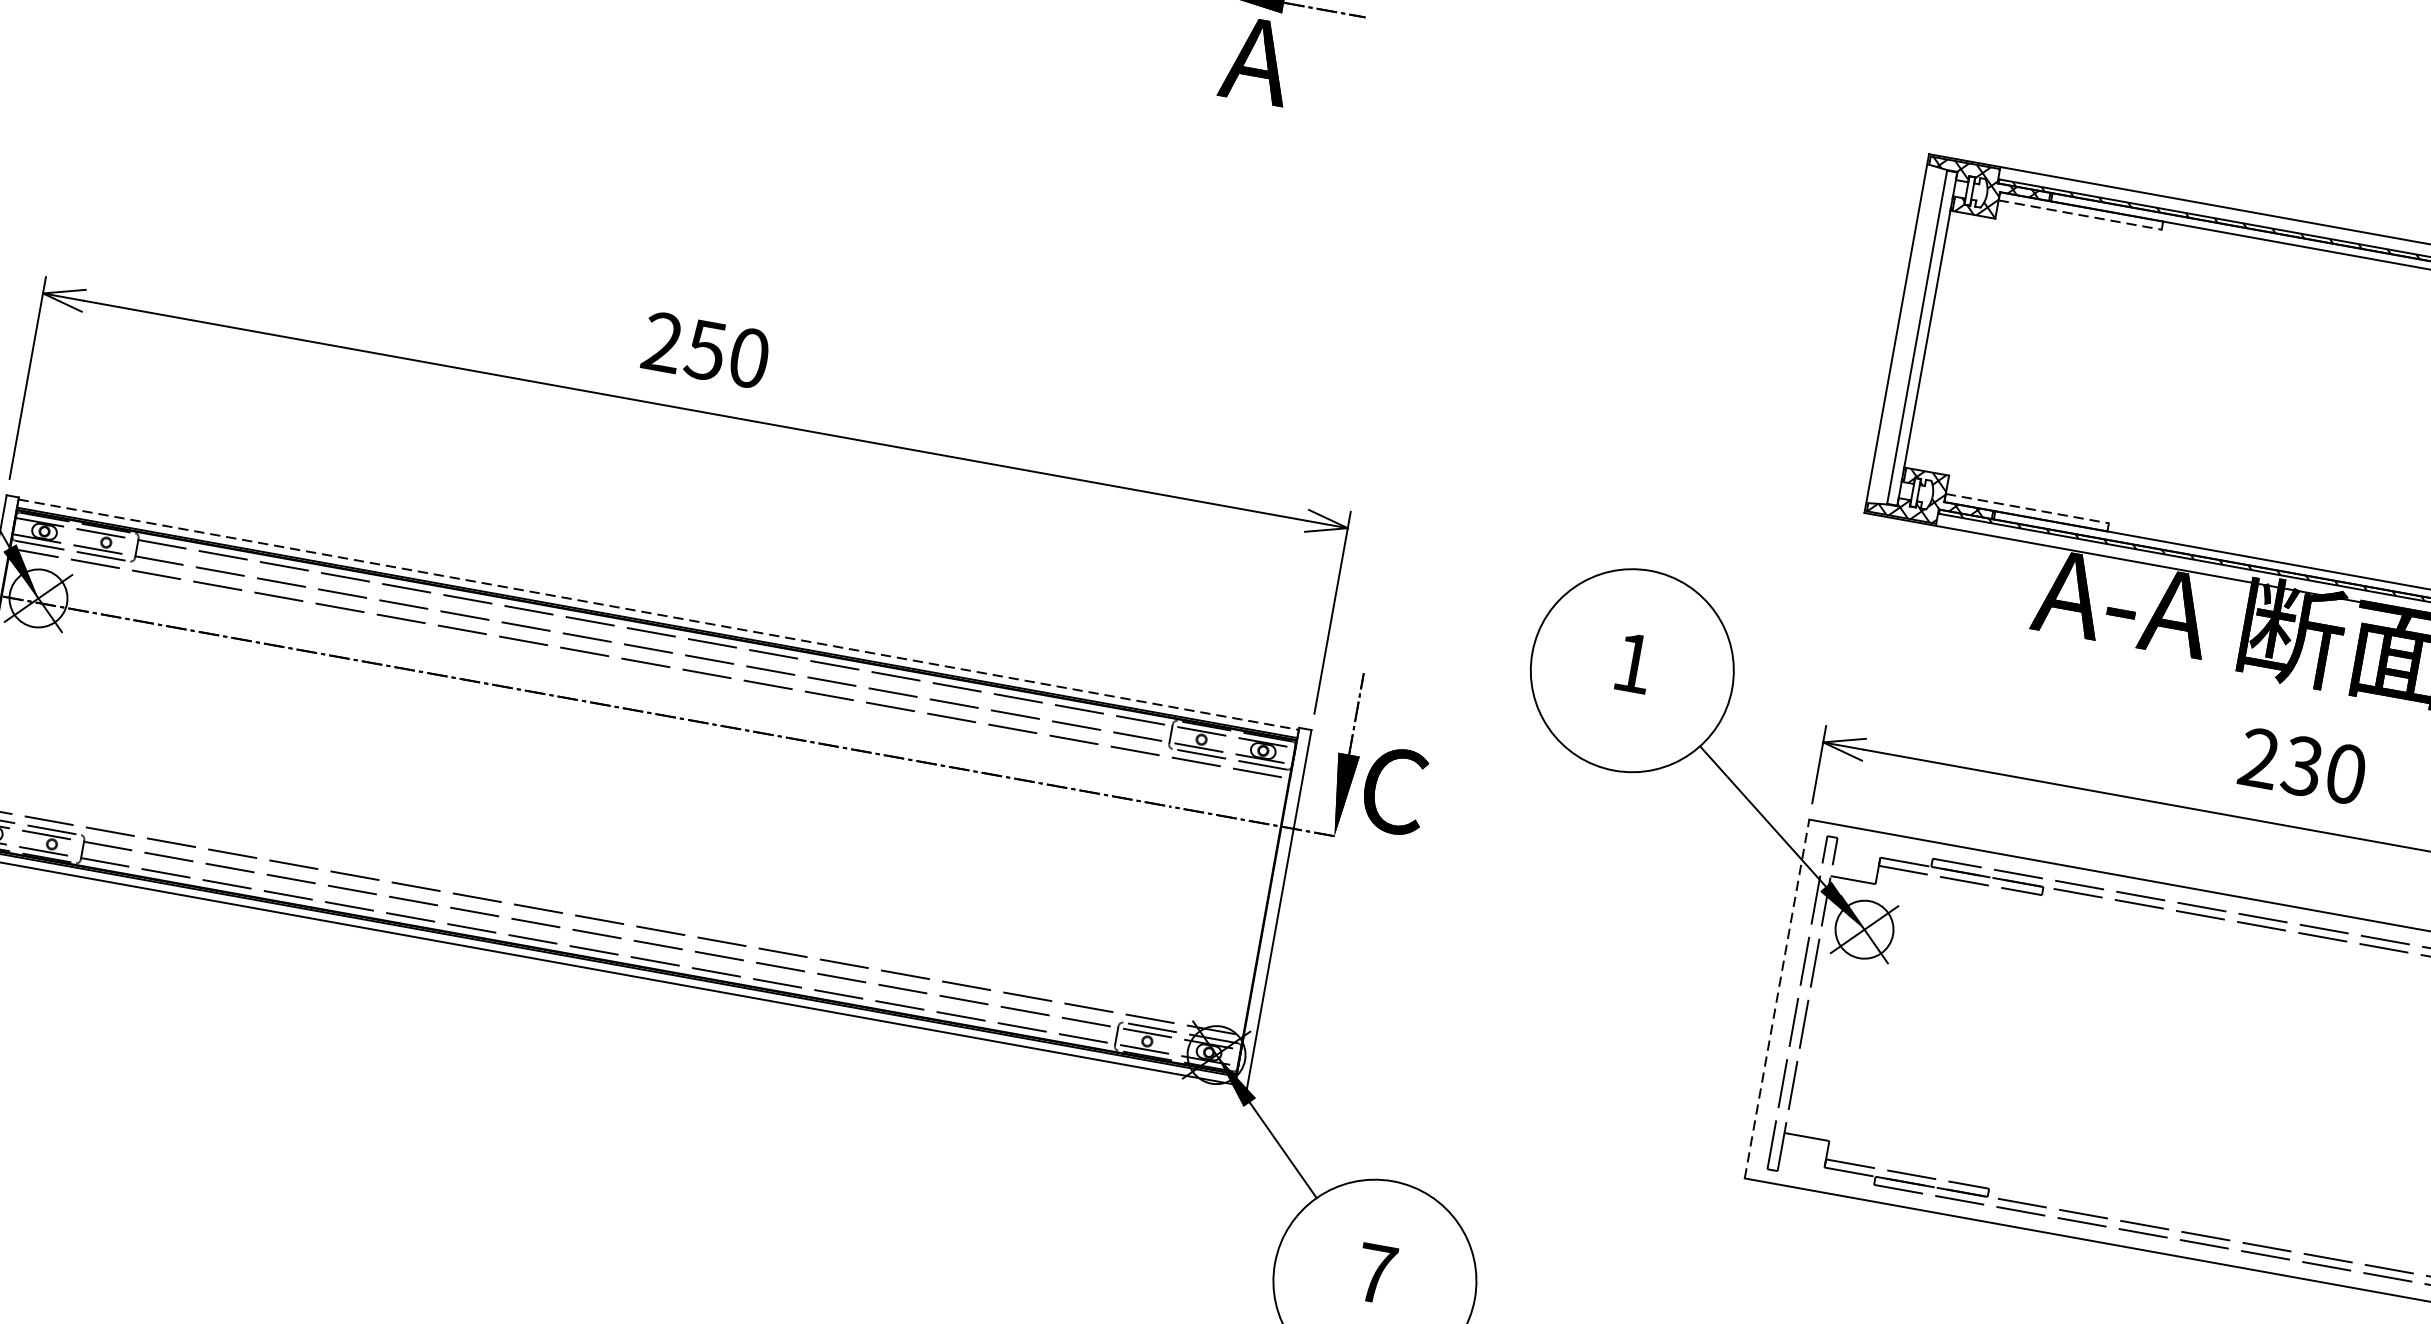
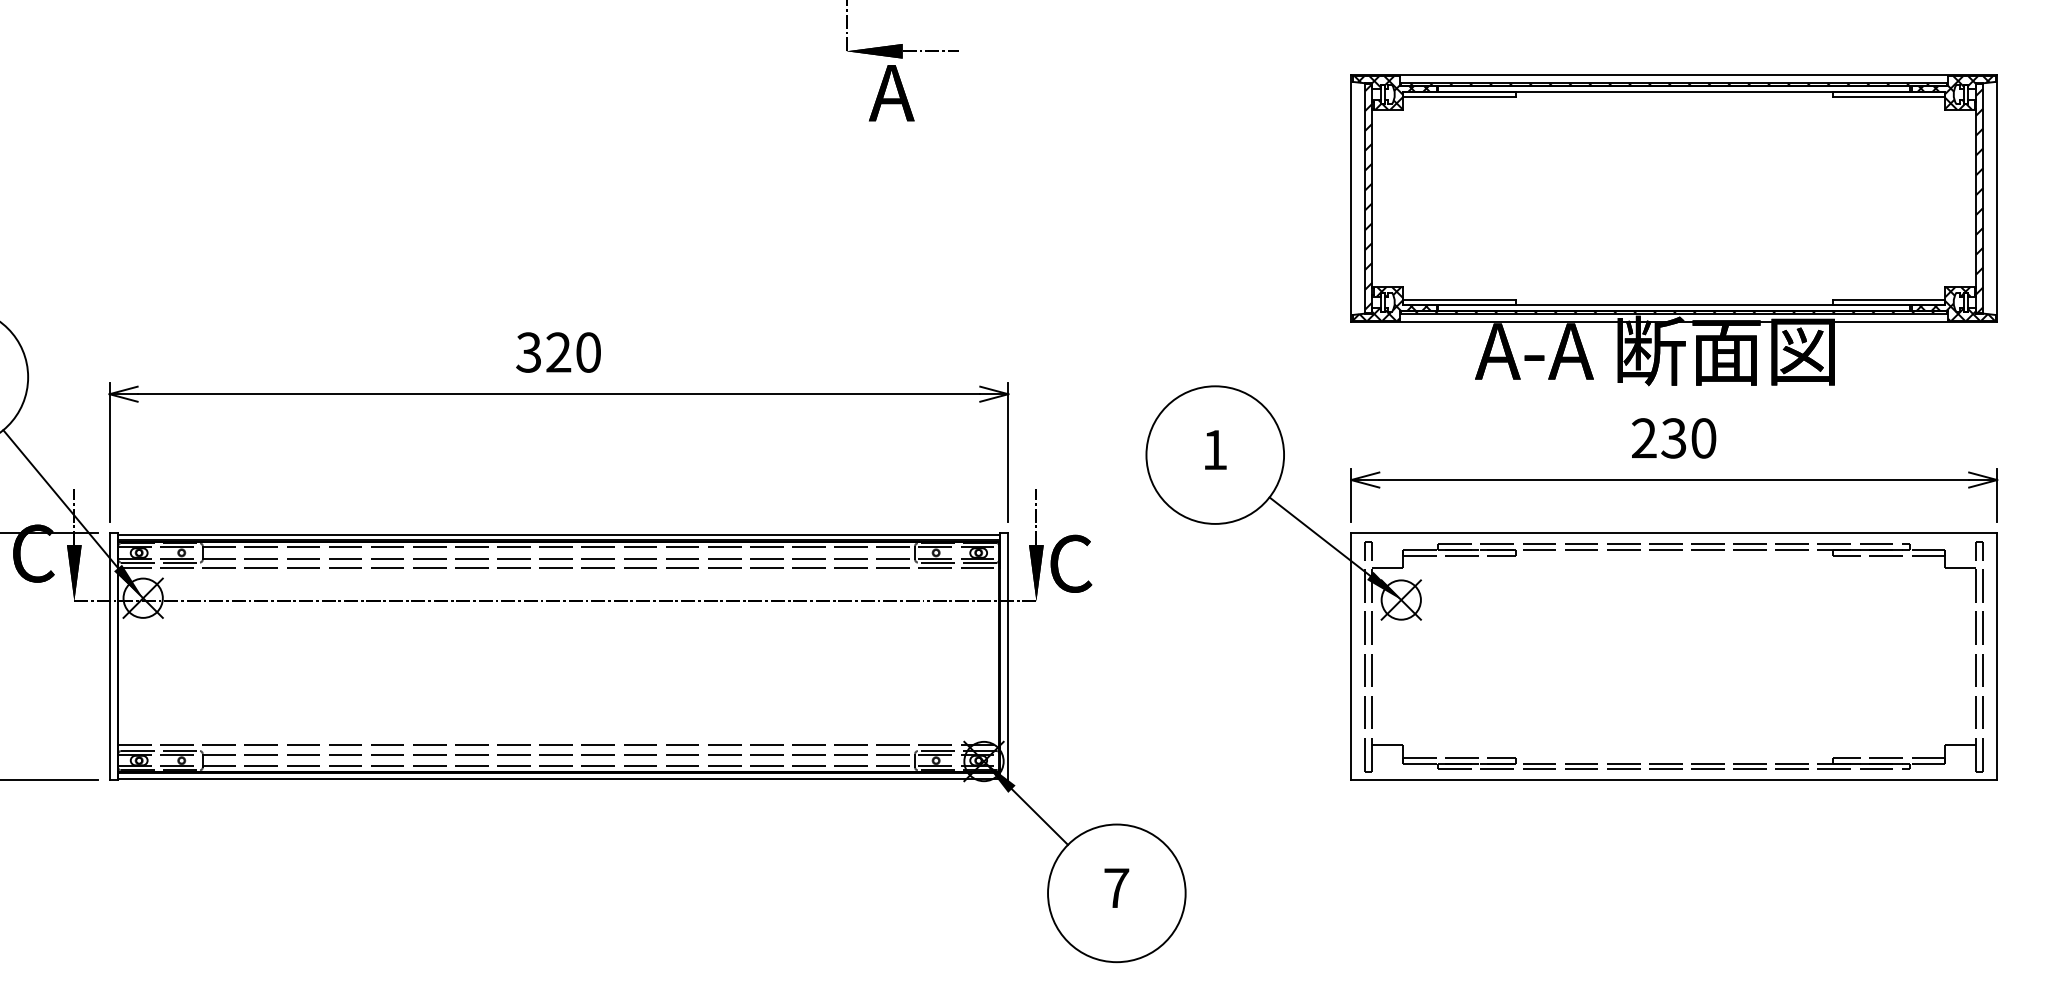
line: (2080, 215) -> (1459, 97), dashed -> solid
hatch: (1922, 335) -> (1368, 196), added
text: (683, 346) -> (543, 352), 250 -> 320
line: (2027, 508) -> (1459, 299), dashed -> solid
line: (658, 614) -> (558, 534), dashed -> solid
line: (1777, 998) -> (1351, 656), dashed -> solid

